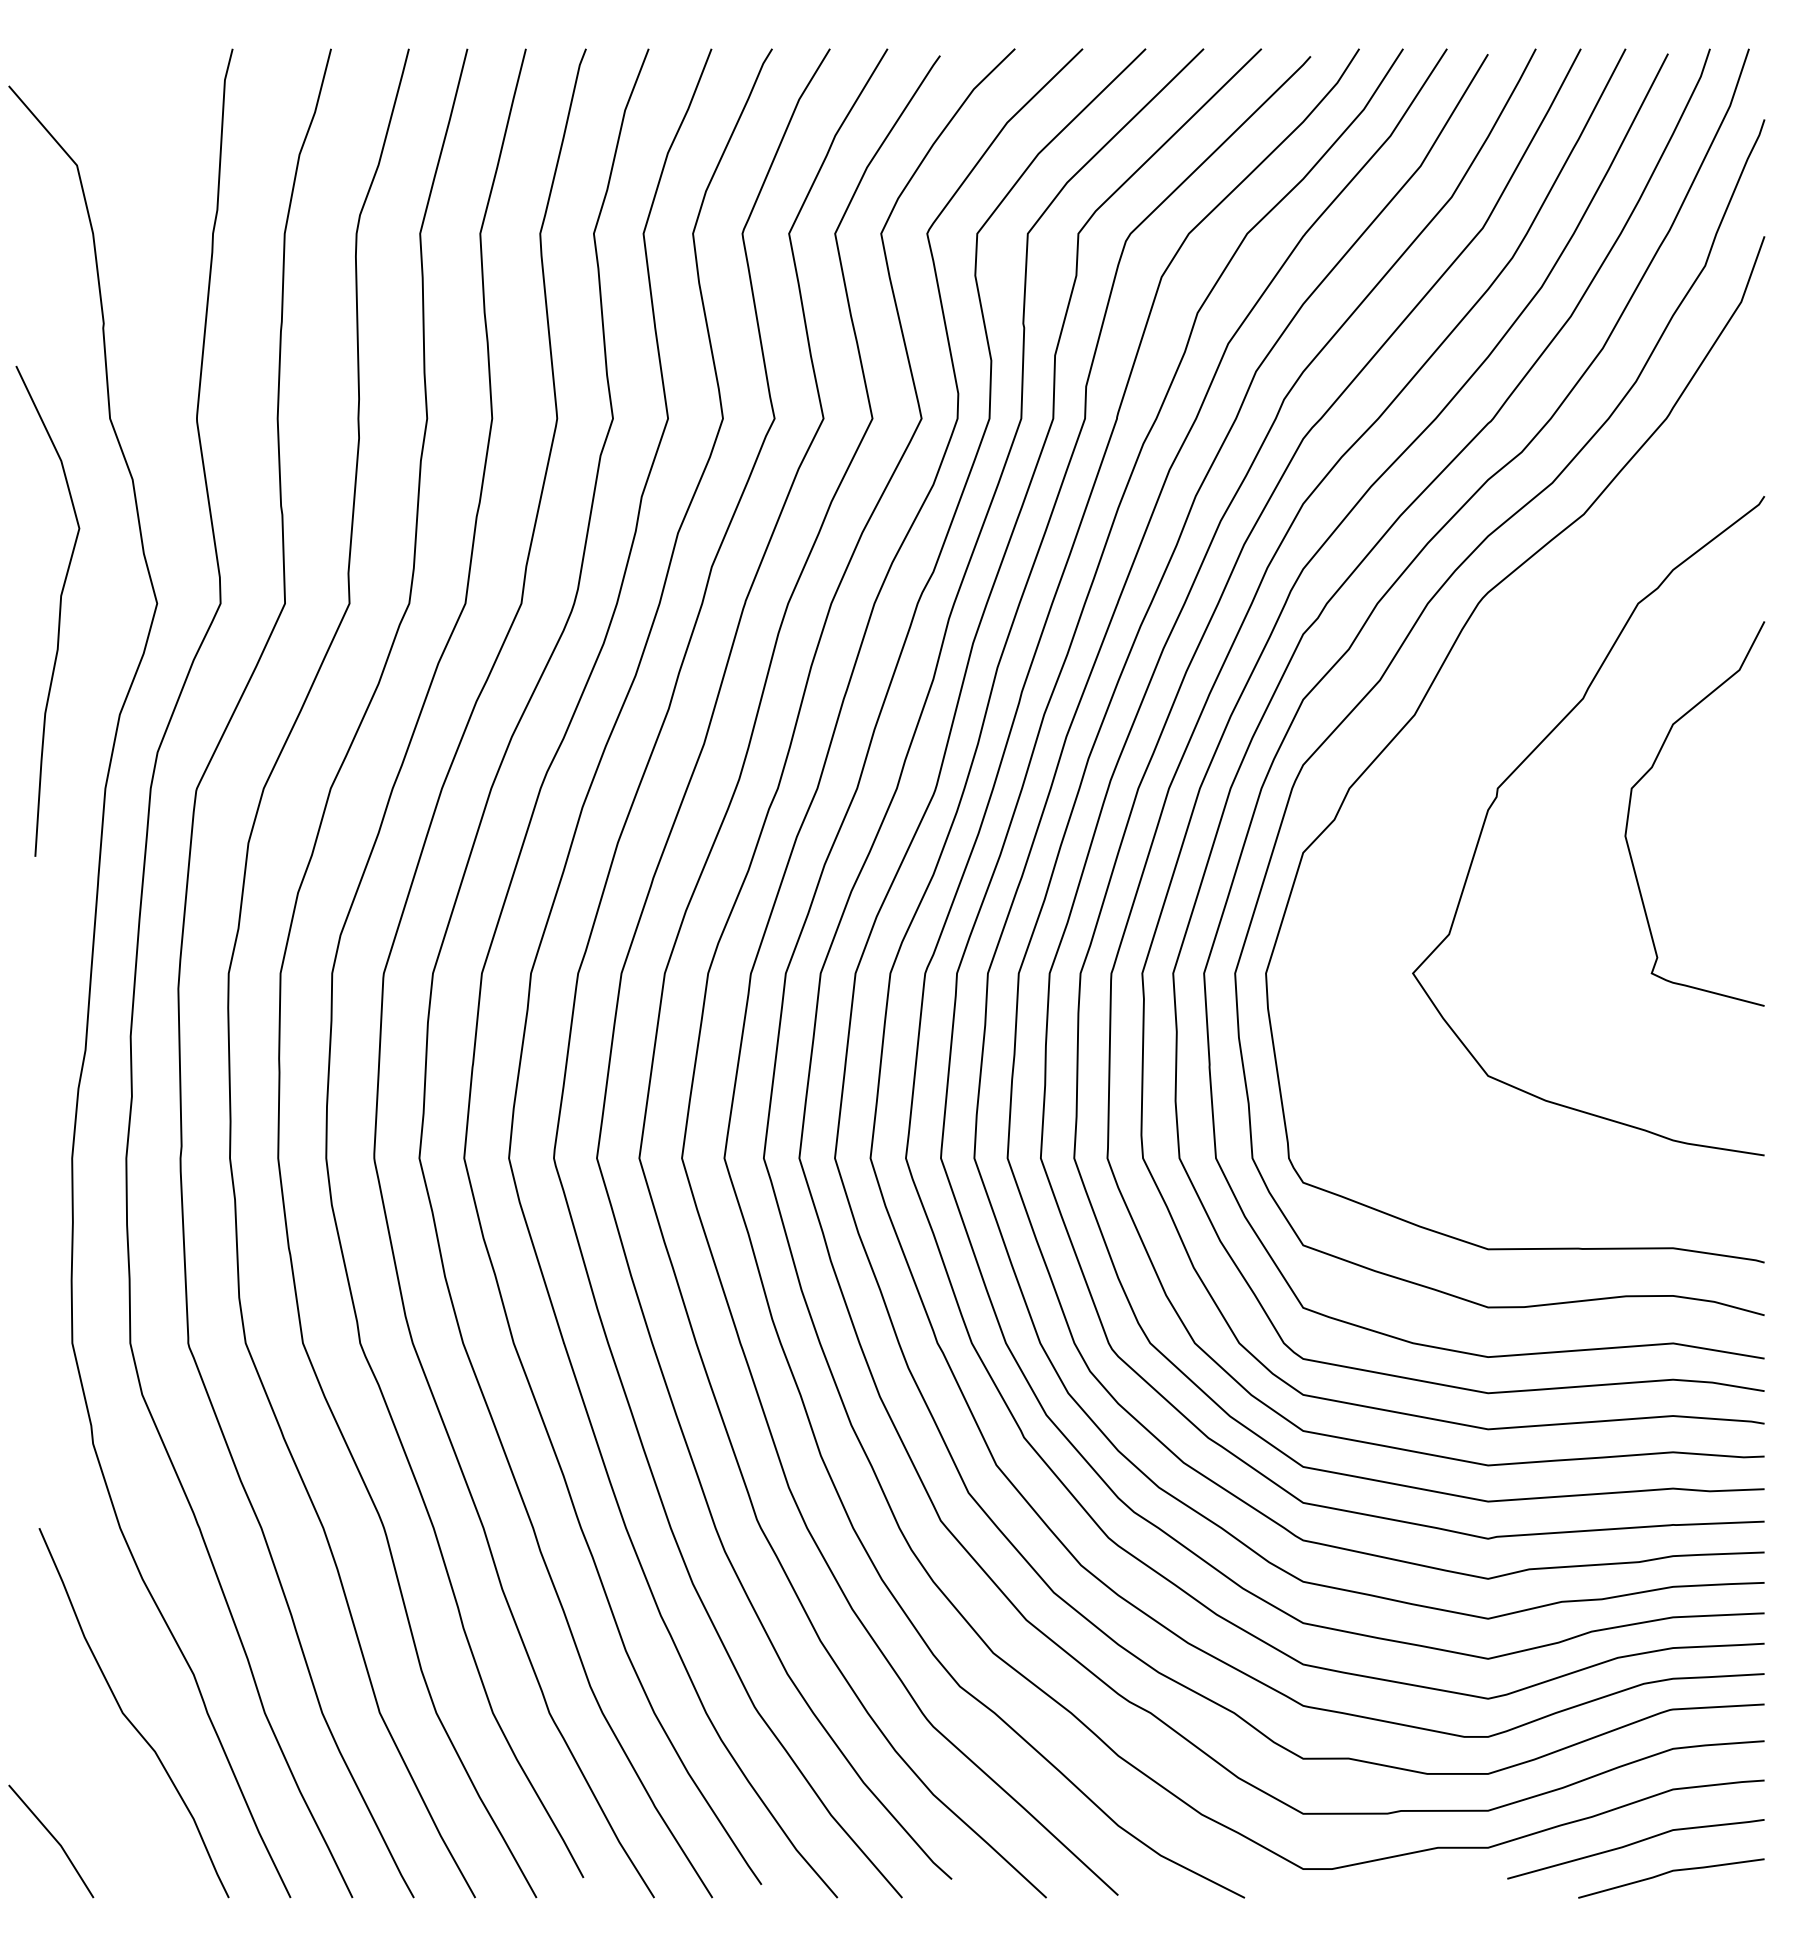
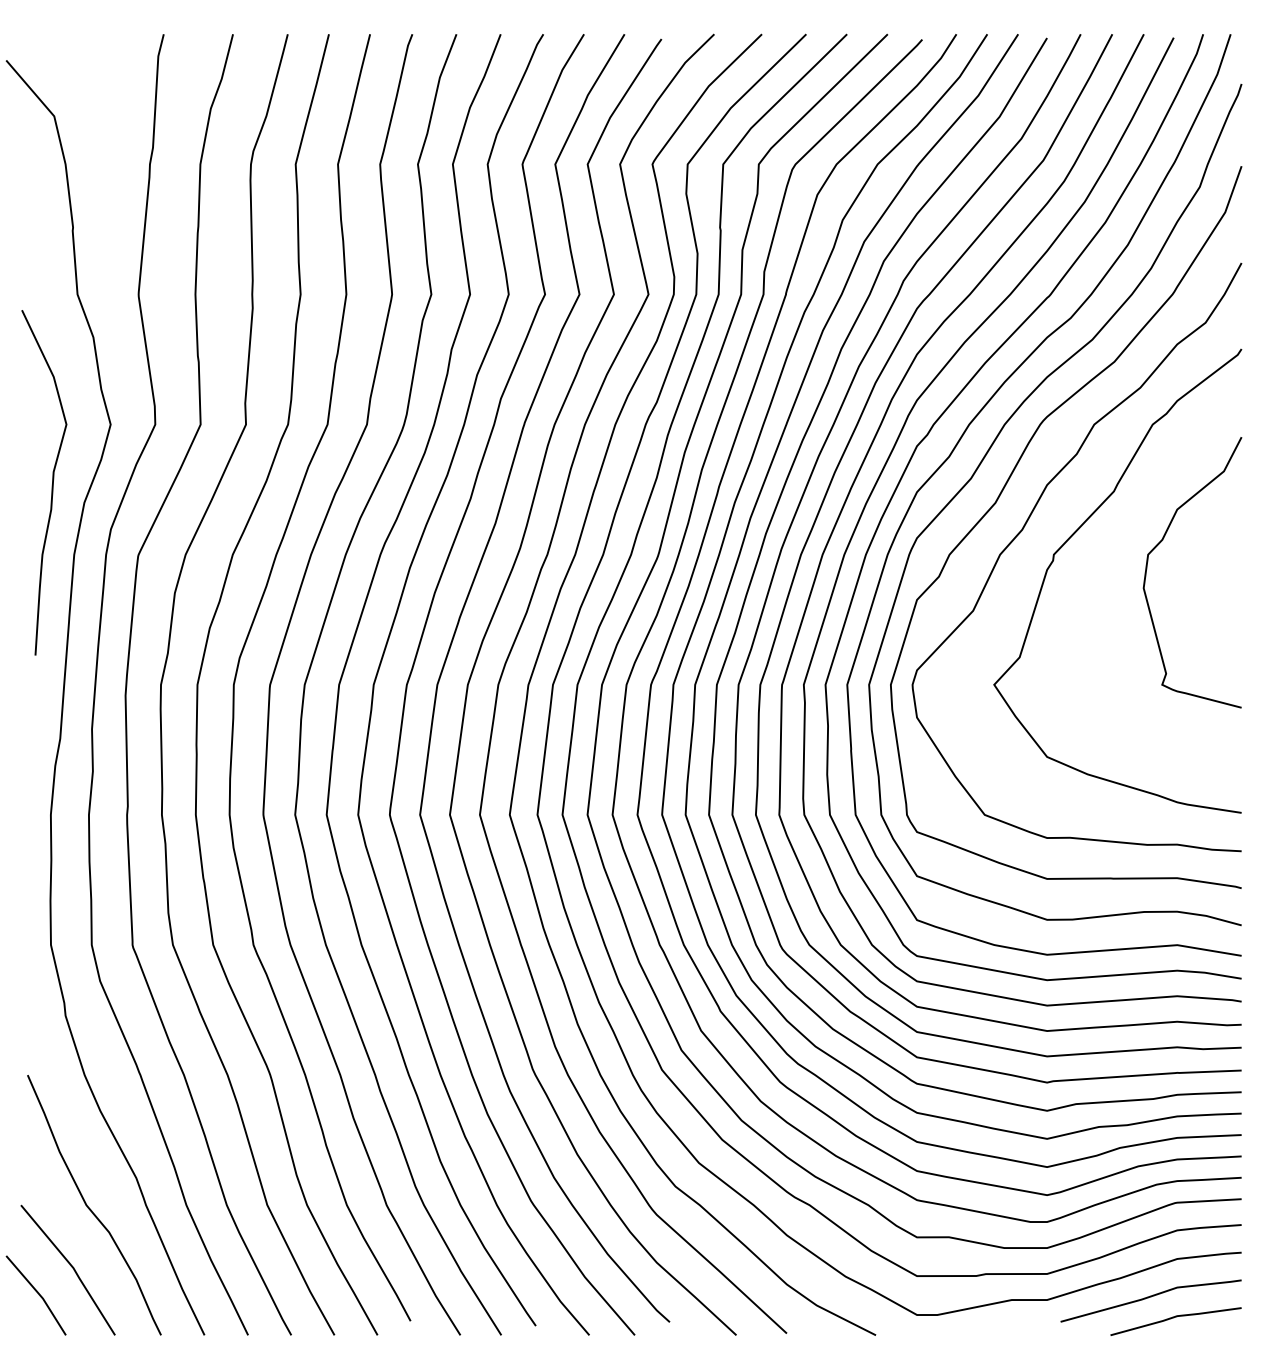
curve: (59, 610) -> (52, 482), moved
curve: (1454, 752) -> (1023, 529), added
line: (101, 1800) -> (71, 1266), added

